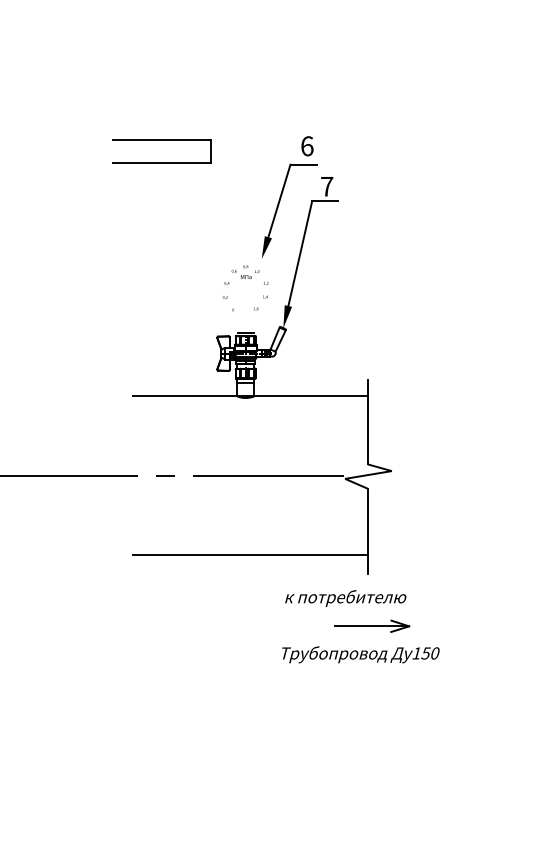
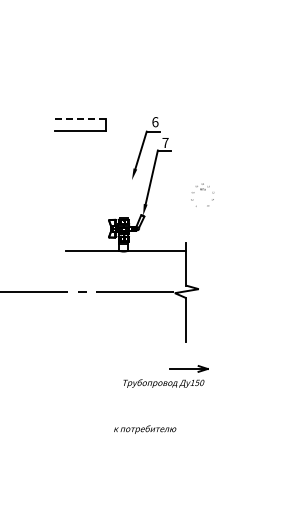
line: (161, 141) -> (80, 119), solid -> dashed
text: (245, 286) -> (202, 194), moved
line: (249, 555) -> (125, 332), removed
text: (346, 598) -> (145, 429), moved
text: (360, 654) -> (163, 383), moved

